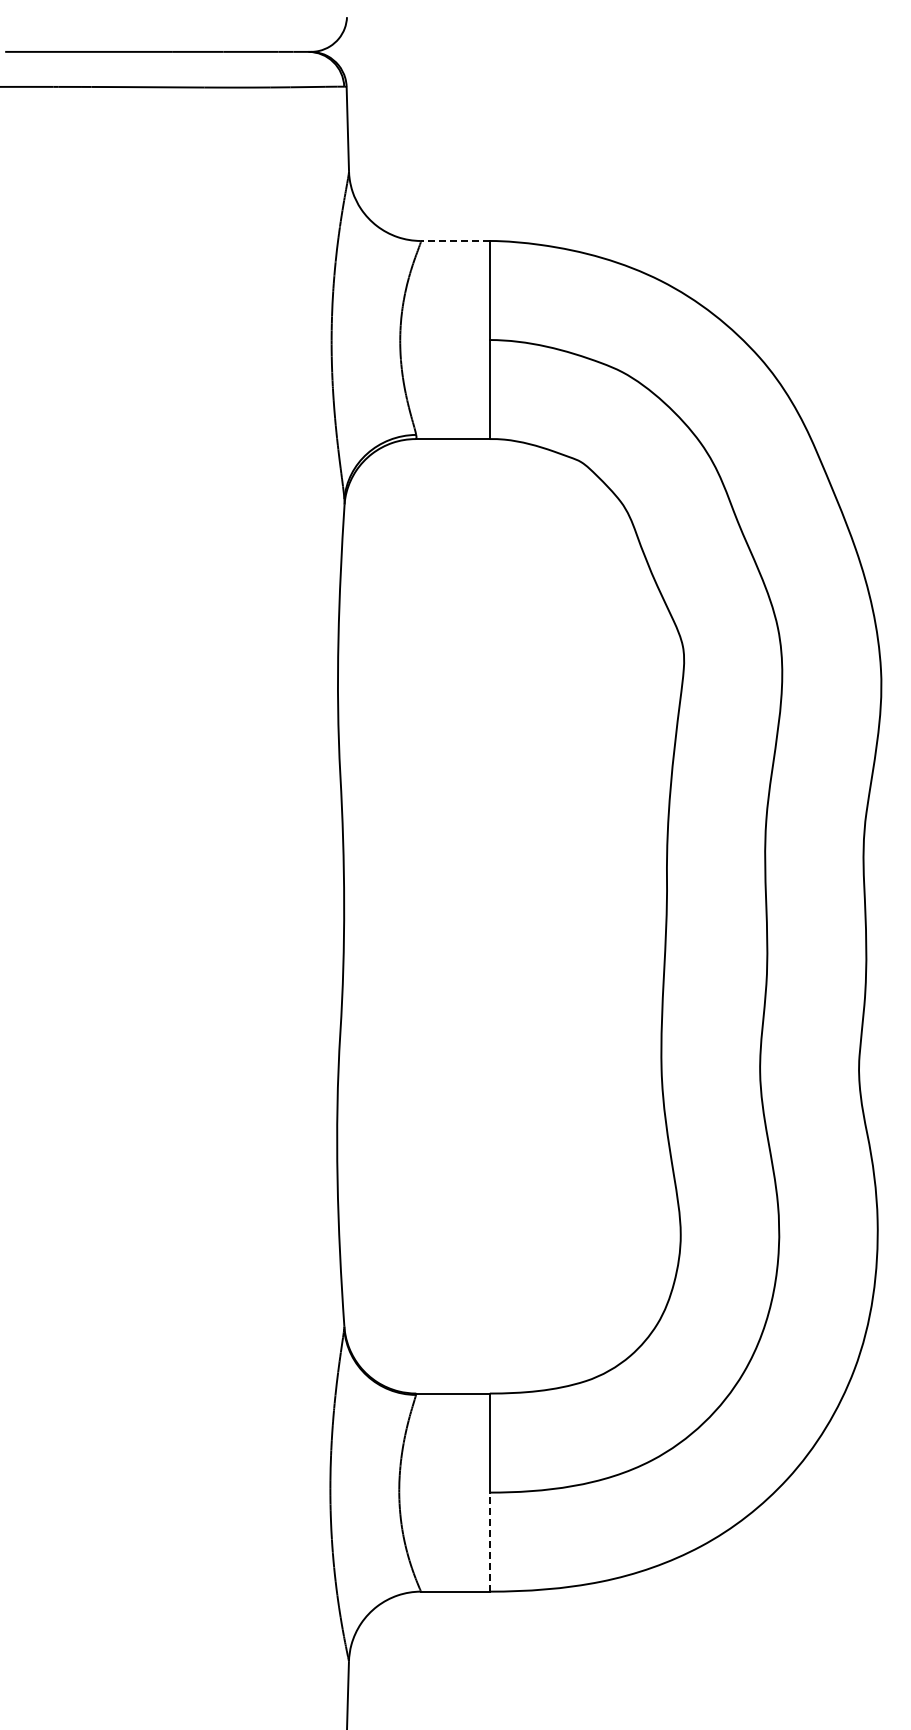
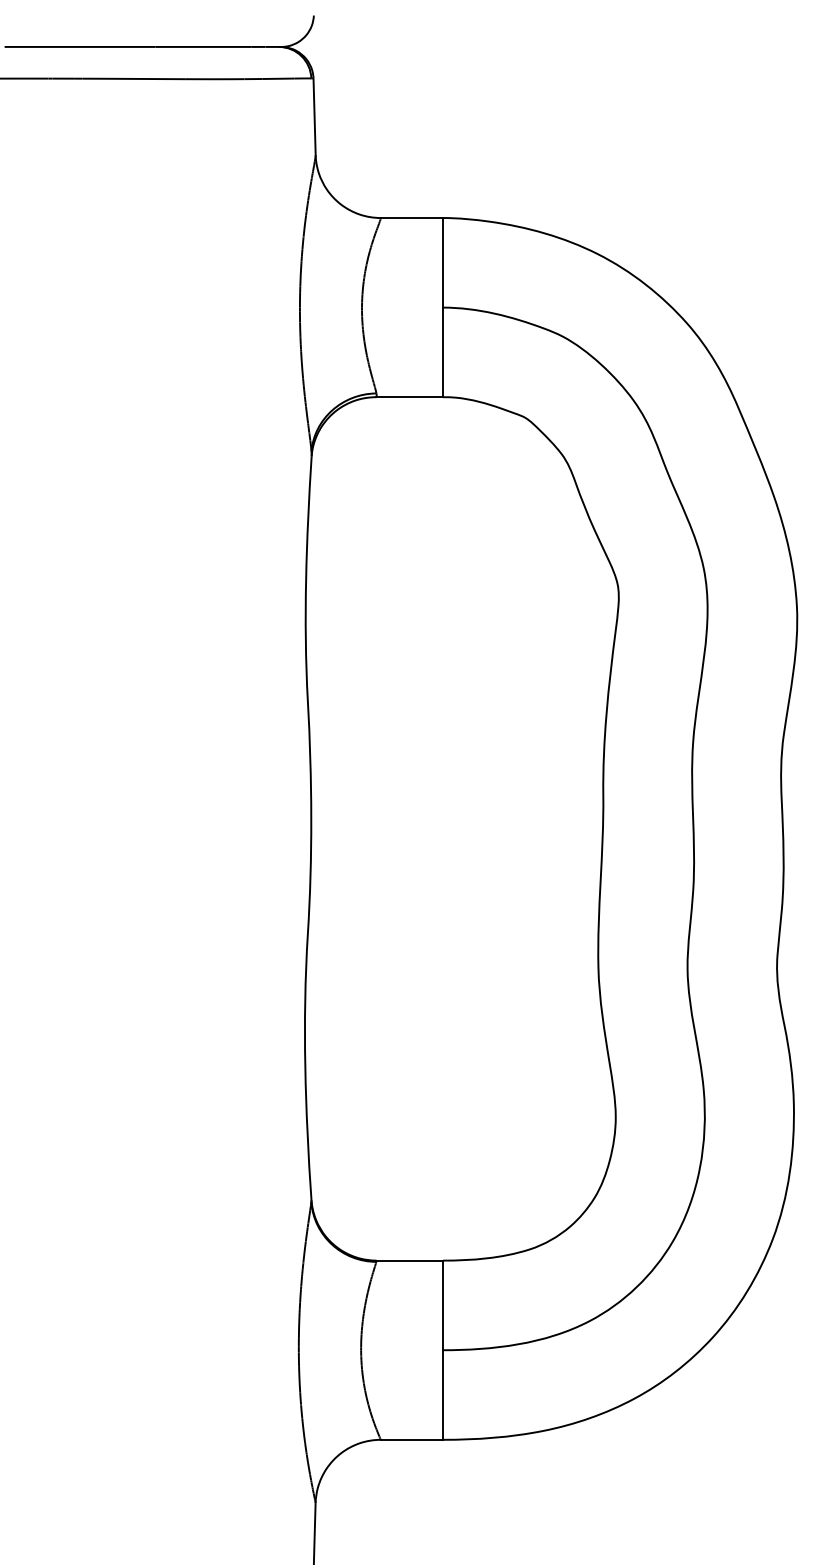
line: (454, 240) -> (411, 217), dashed -> solid
line: (489, 1542) -> (442, 1395), dashed -> solid

